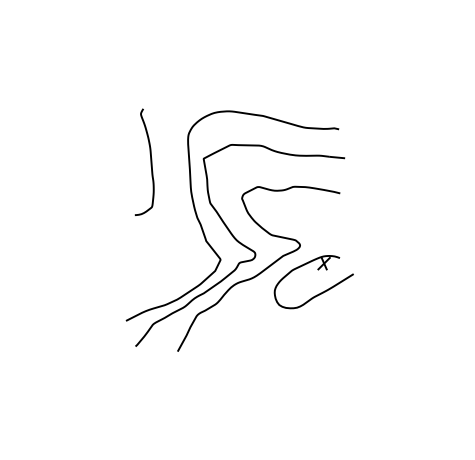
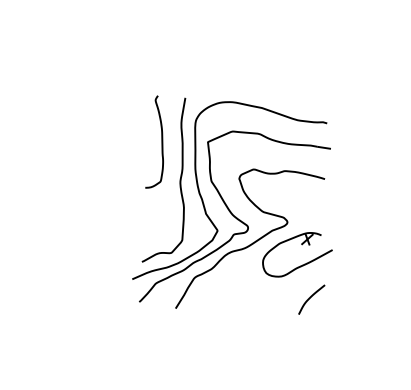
curve: (173, 204) -> (179, 180), added
curve: (331, 331) -> (310, 298), added

